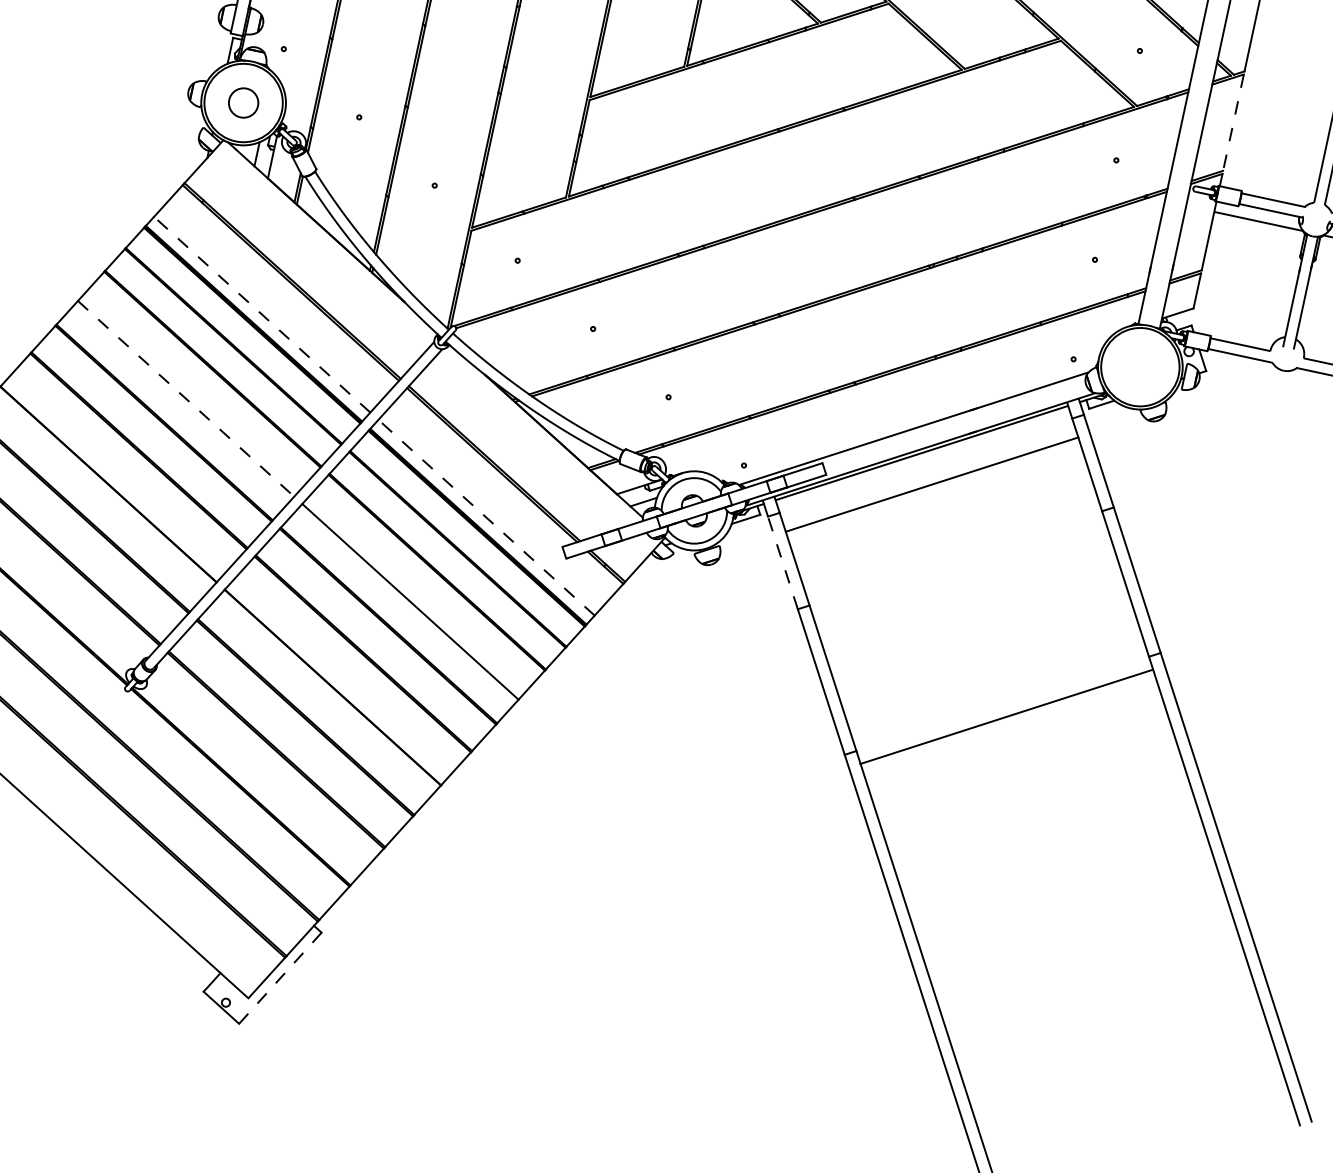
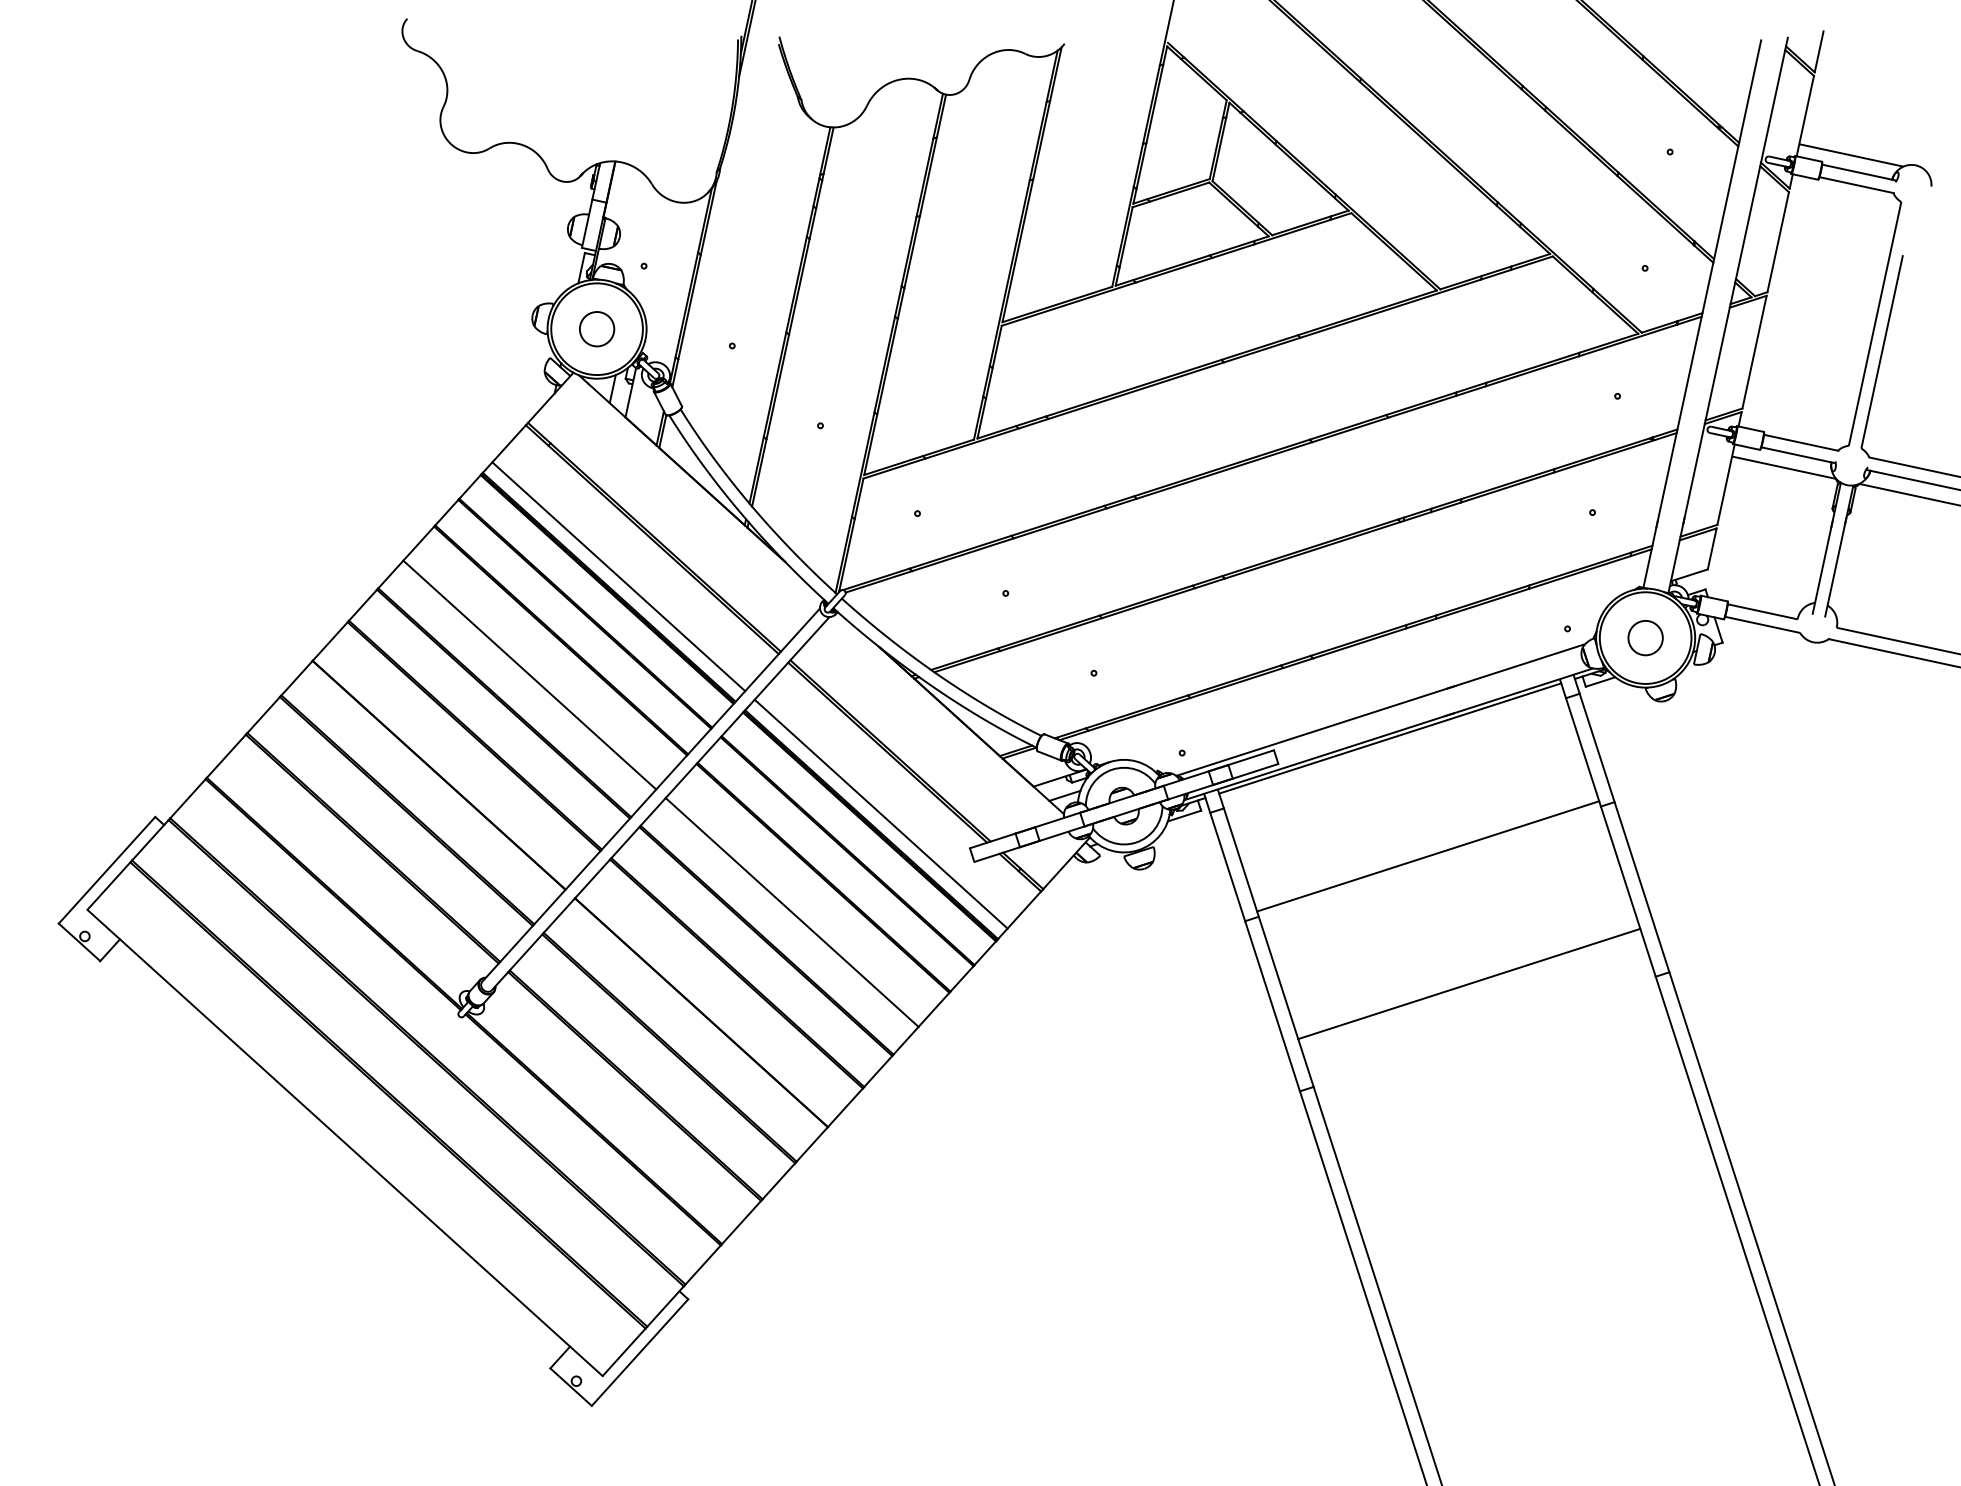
line: (1233, 122) -> (1754, 352), dashed -> solid
line: (261, 314) -> (618, 576), dashed -> solid
circle: (1140, 367) -> (1645, 638), added
line: (185, 399) -> (529, 675), dashed -> solid
line: (932, 484) -> (1428, 856), moved
line: (486, 518) -> (881, 814), dashed -> solid
line: (782, 563) -> (1227, 867), dashed -> solid
line: (1006, 716) -> (1469, 983), moved
line: (280, 978) -> (640, 1352), dashed -> solid

